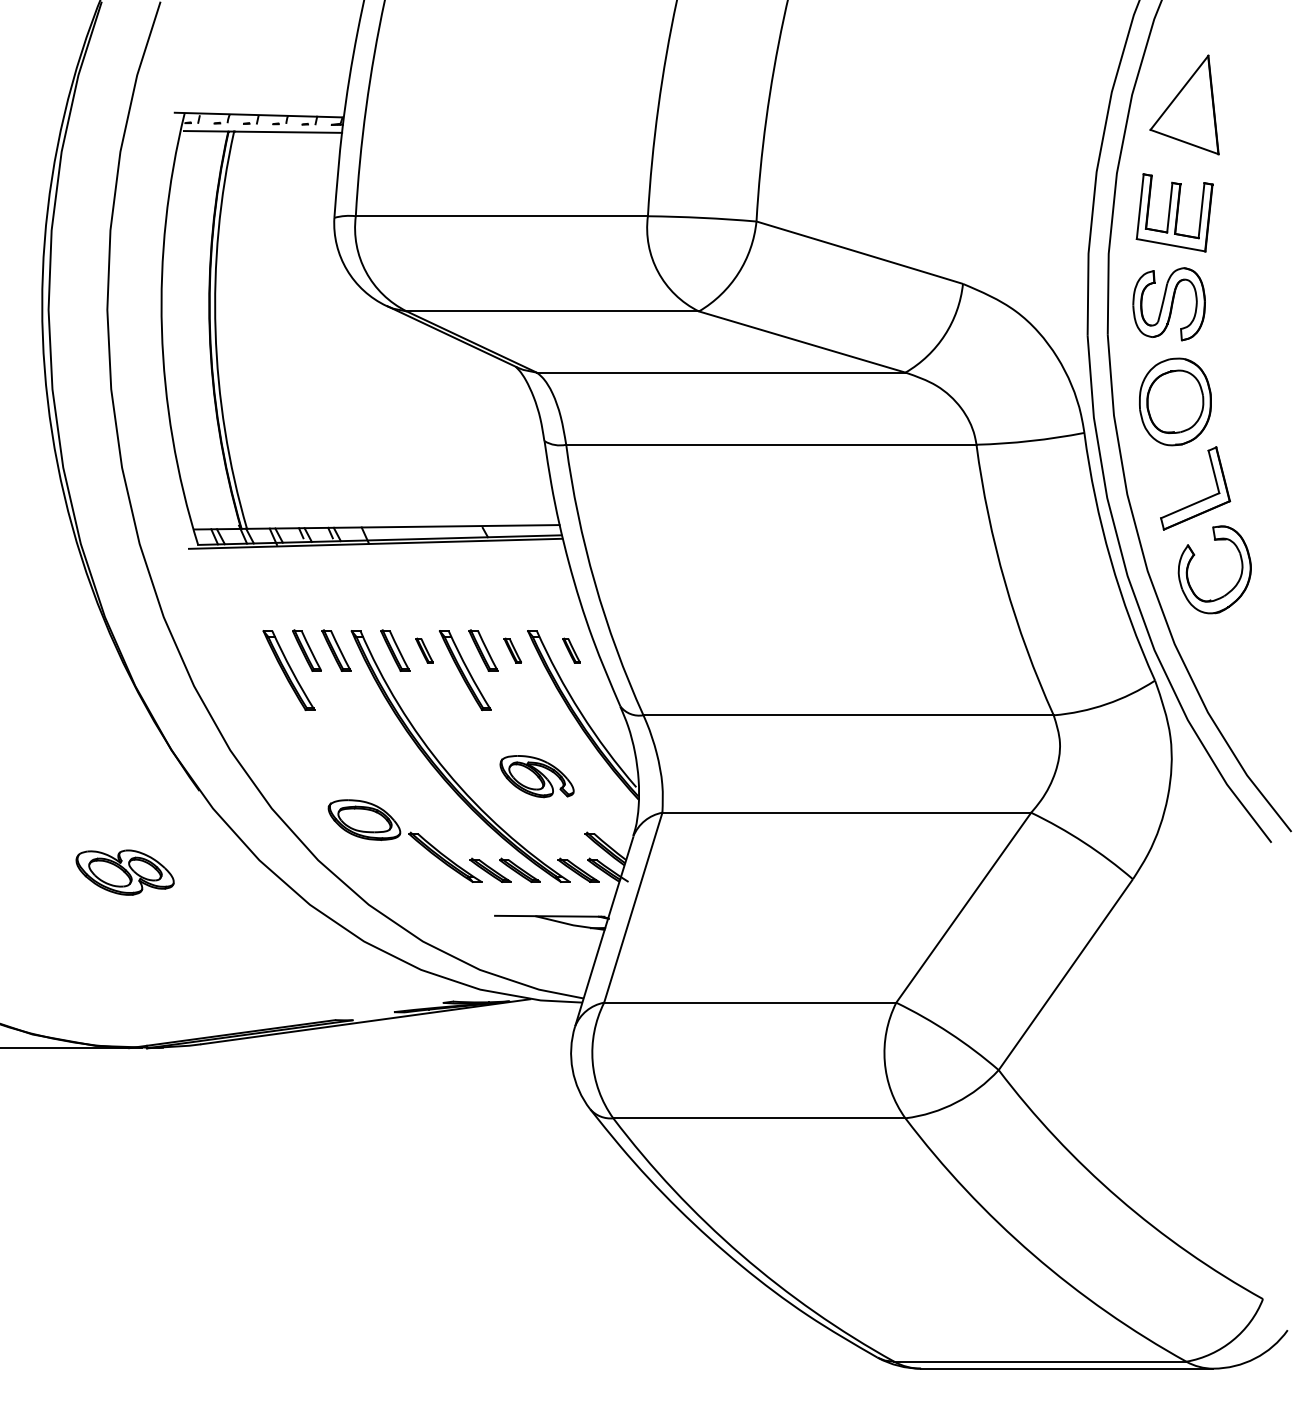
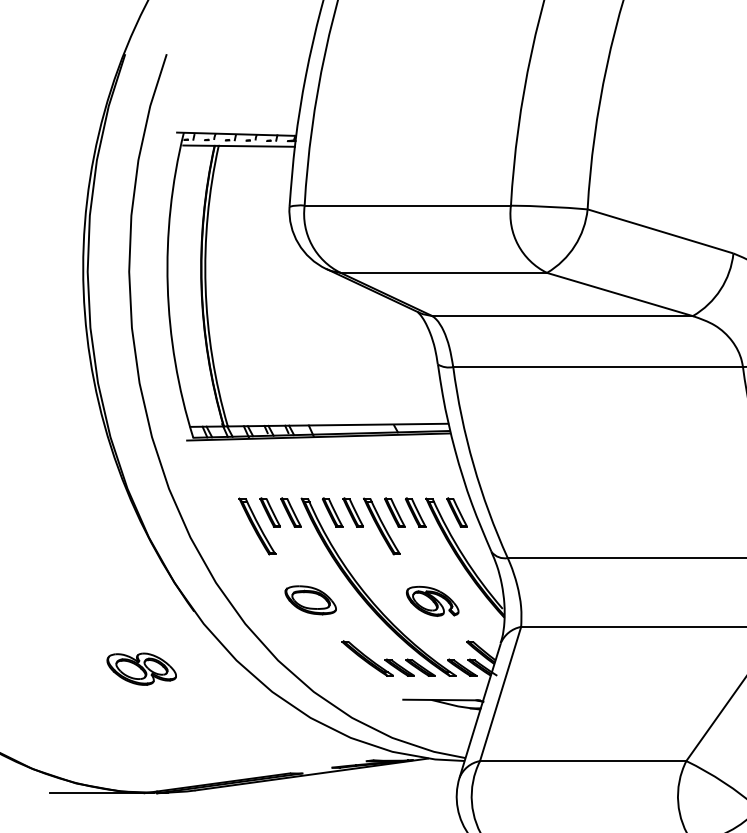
part: (424, 650) -> (353, 512), size x1.67
part: (512, 650) -> (415, 512), size x1.67
part: (571, 650) -> (456, 512), size x1.67
part: (364, 819) -> (310, 599), moved

